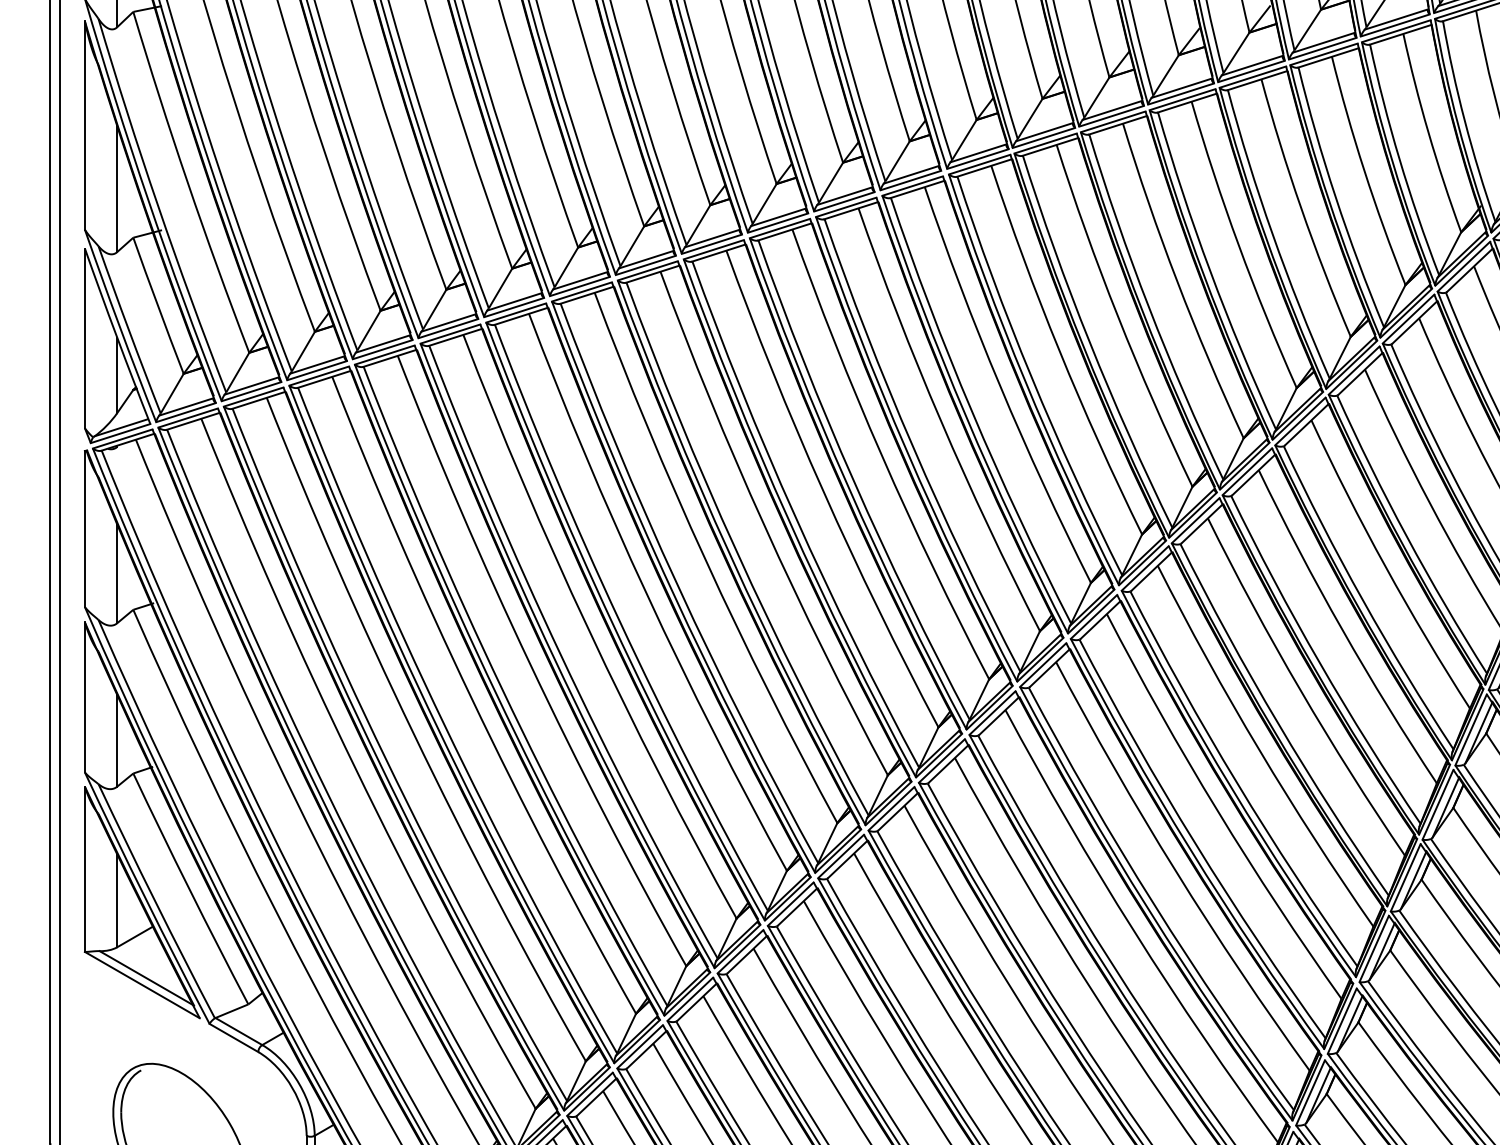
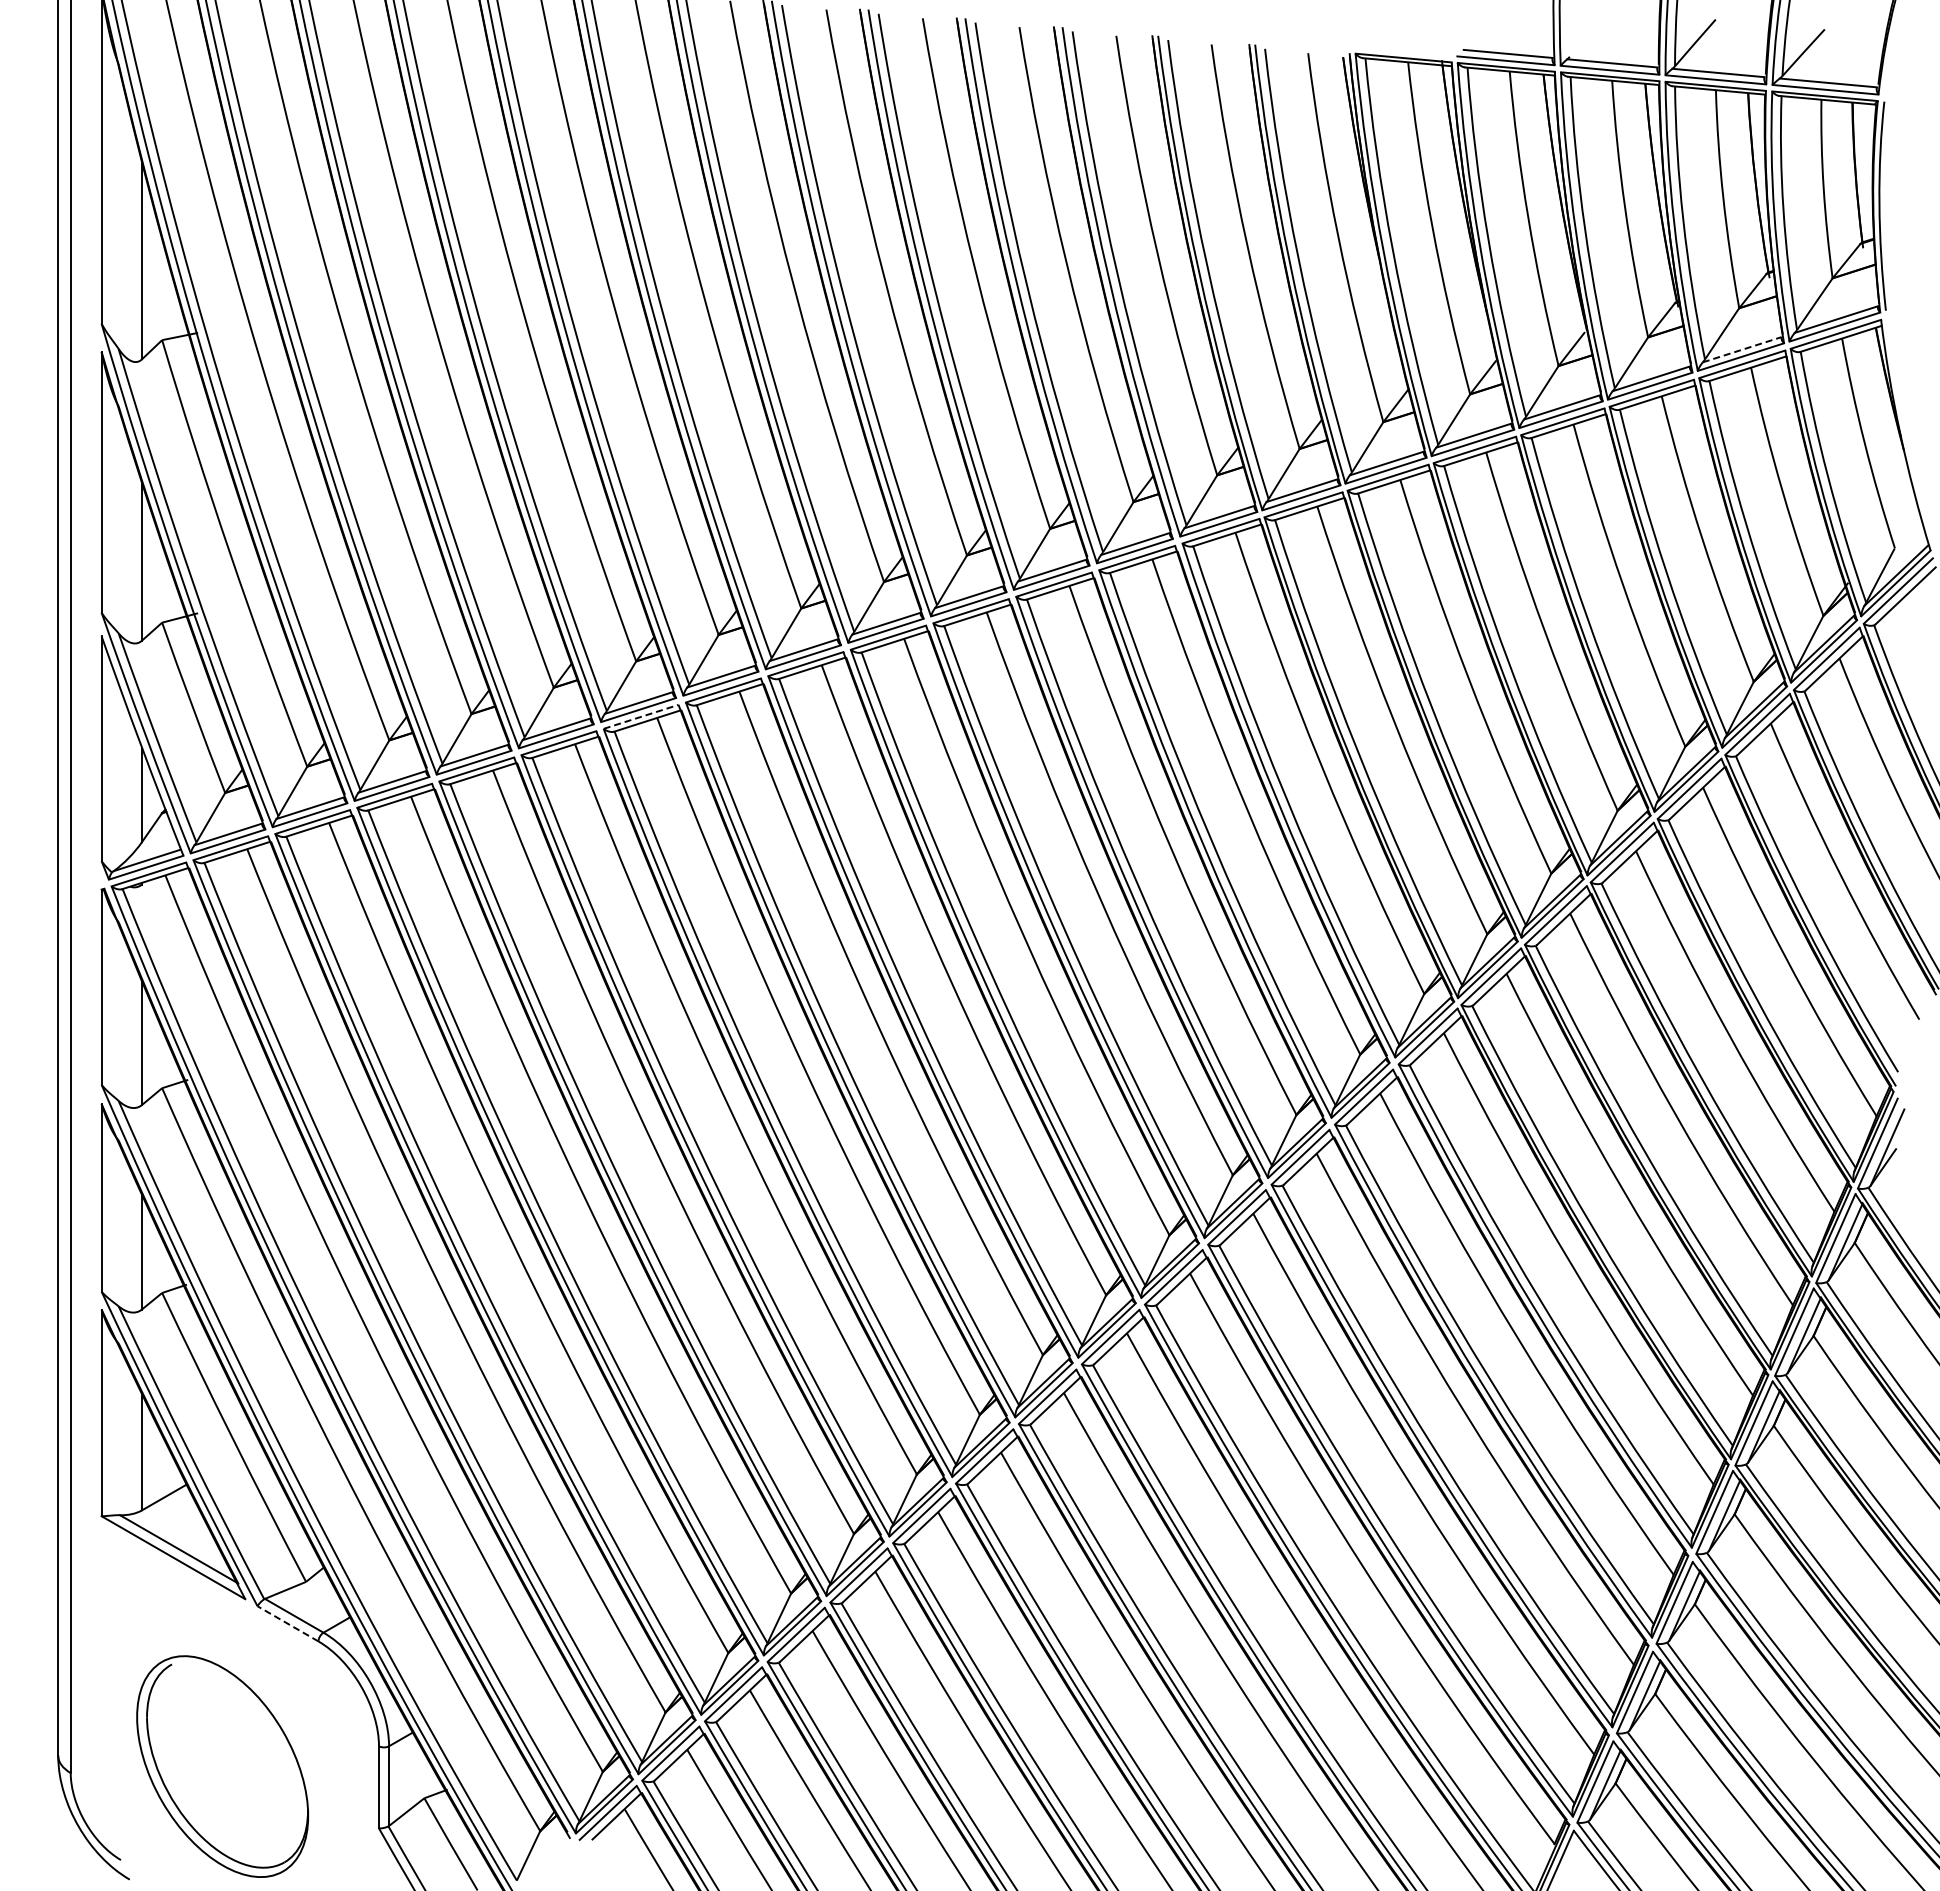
line: (1396, 19) -> (1742, 349), solid -> dashed
line: (516, 312) -> (641, 716), solid -> dashed
line: (233, 1037) -> (287, 1623), solid -> dashed

